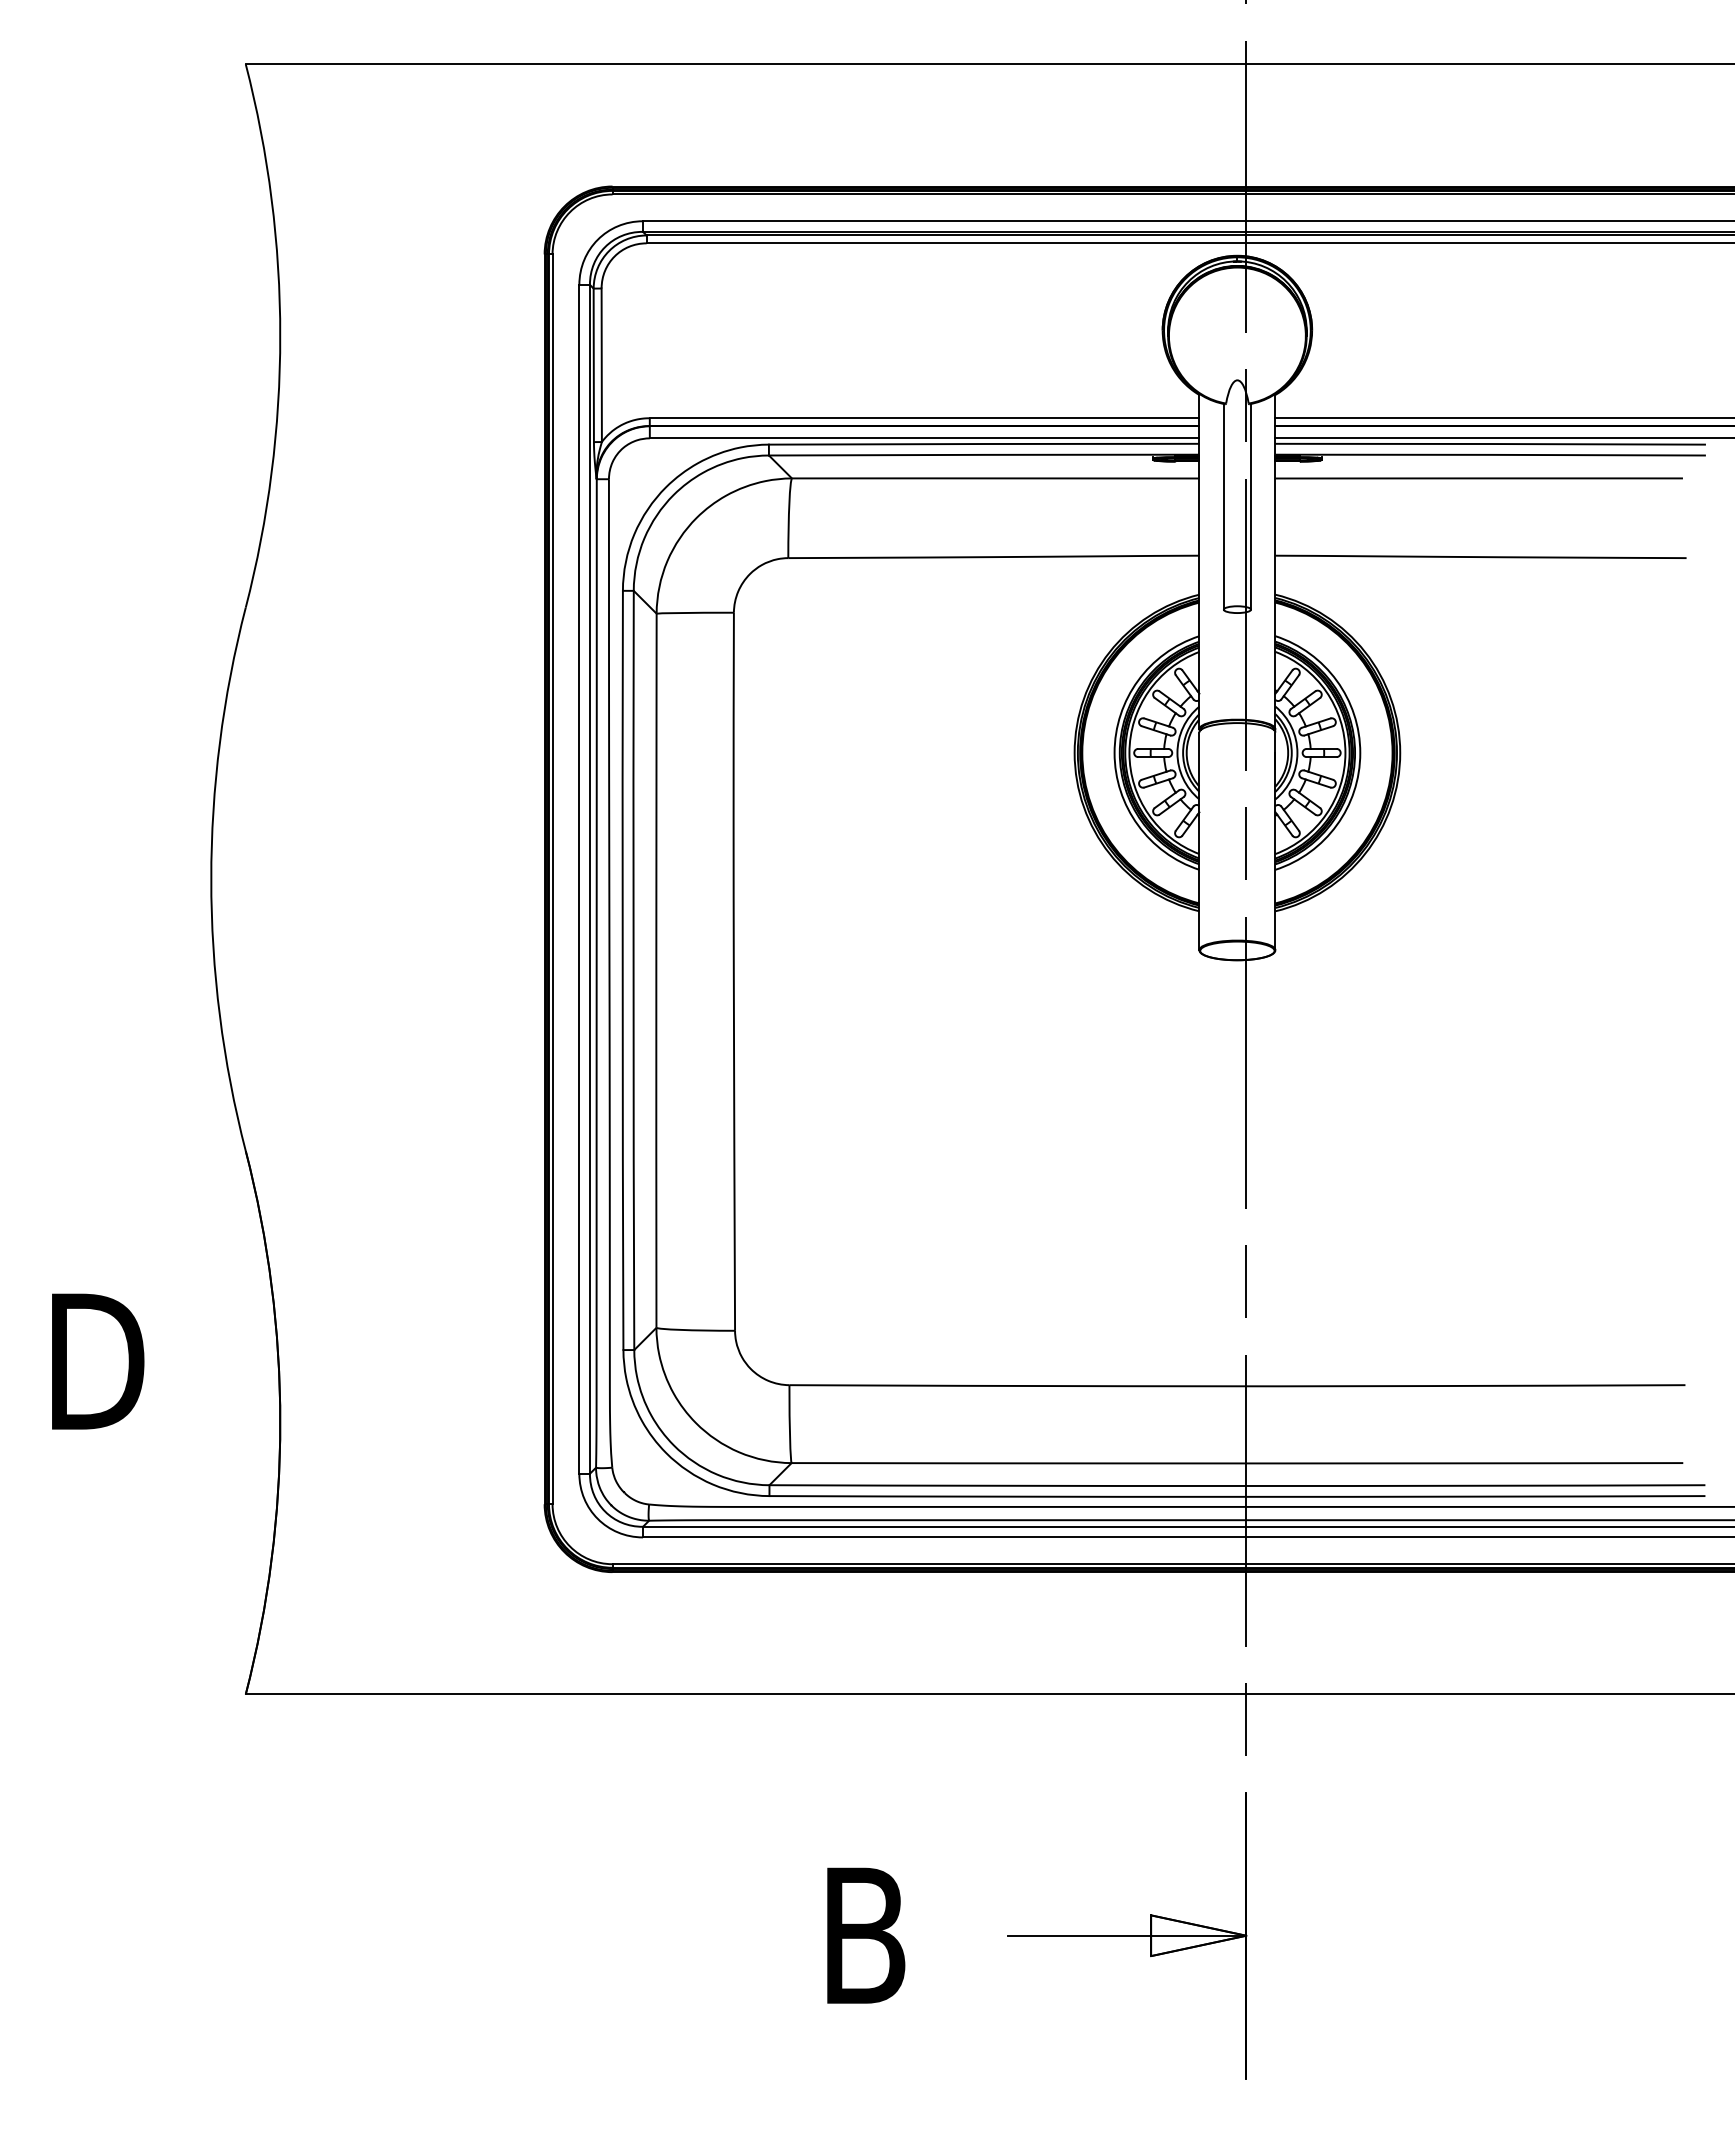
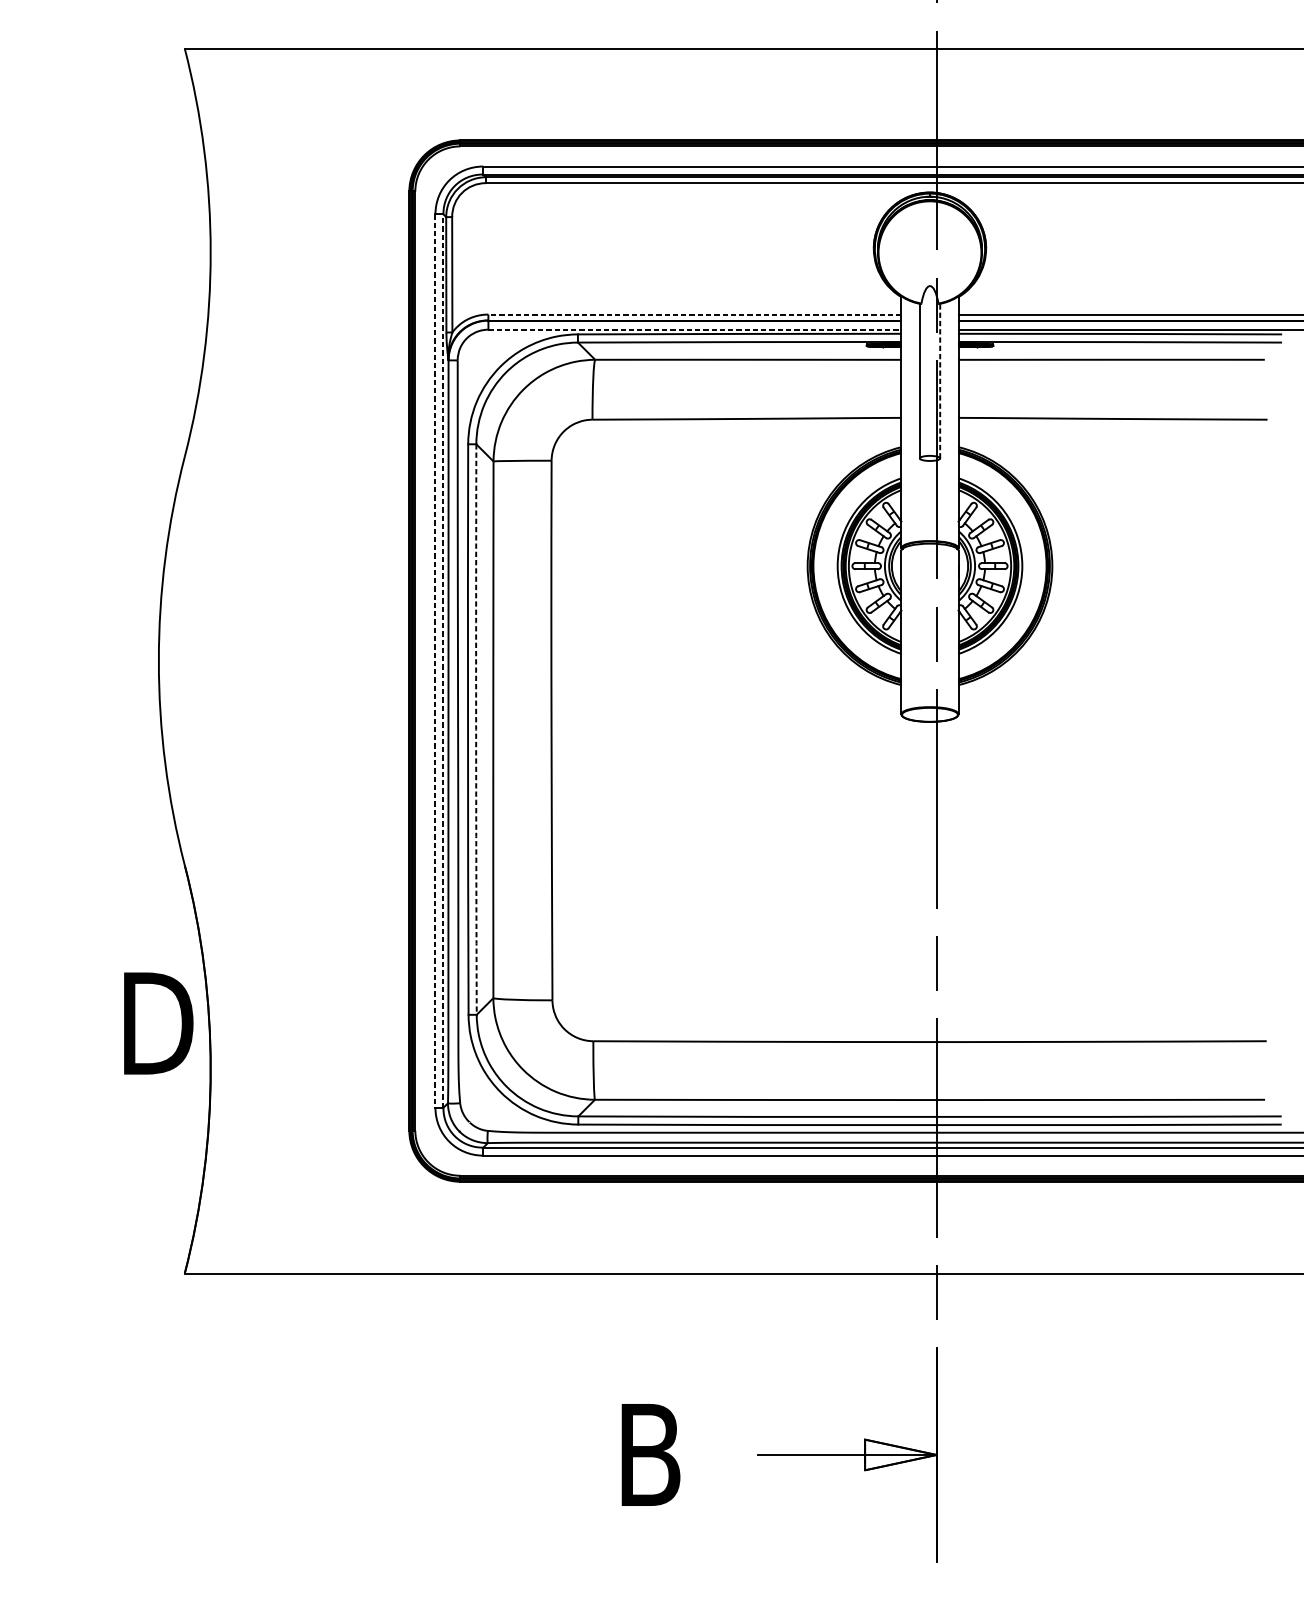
line: (924, 418) -> (694, 314), solid -> dashed
line: (924, 438) -> (694, 329), solid -> dashed
line: (1250, 506) -> (939, 380), solid -> dashed
line: (590, 878) -> (443, 660), solid -> dashed
line: (579, 879) -> (435, 661), solid -> dashed
arc: (633, 970) -> (476, 729), solid -> dashed
text: (98, 1361) -> (159, 1023), moved

